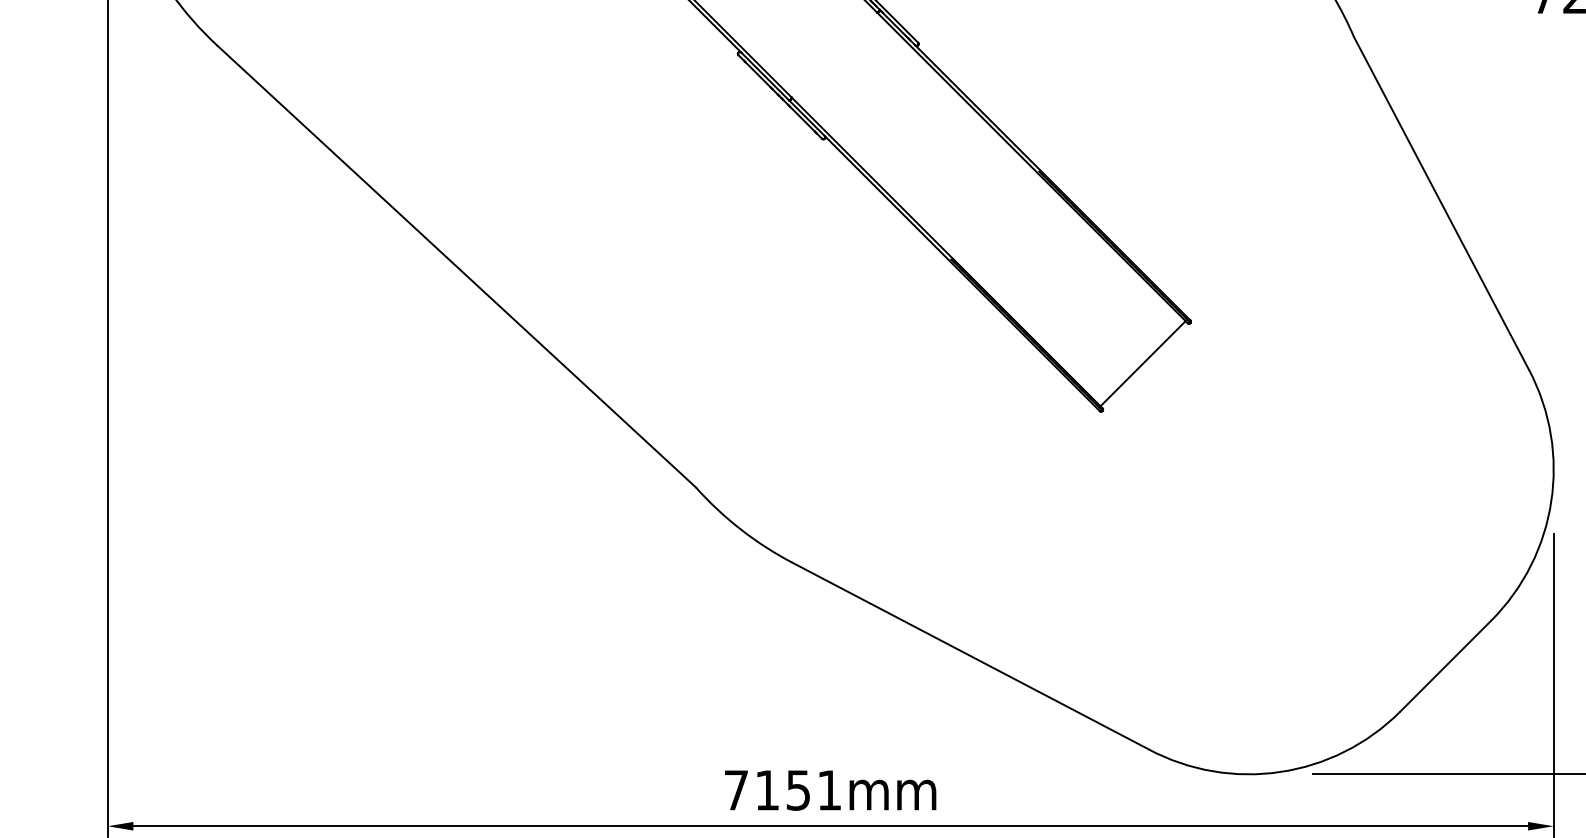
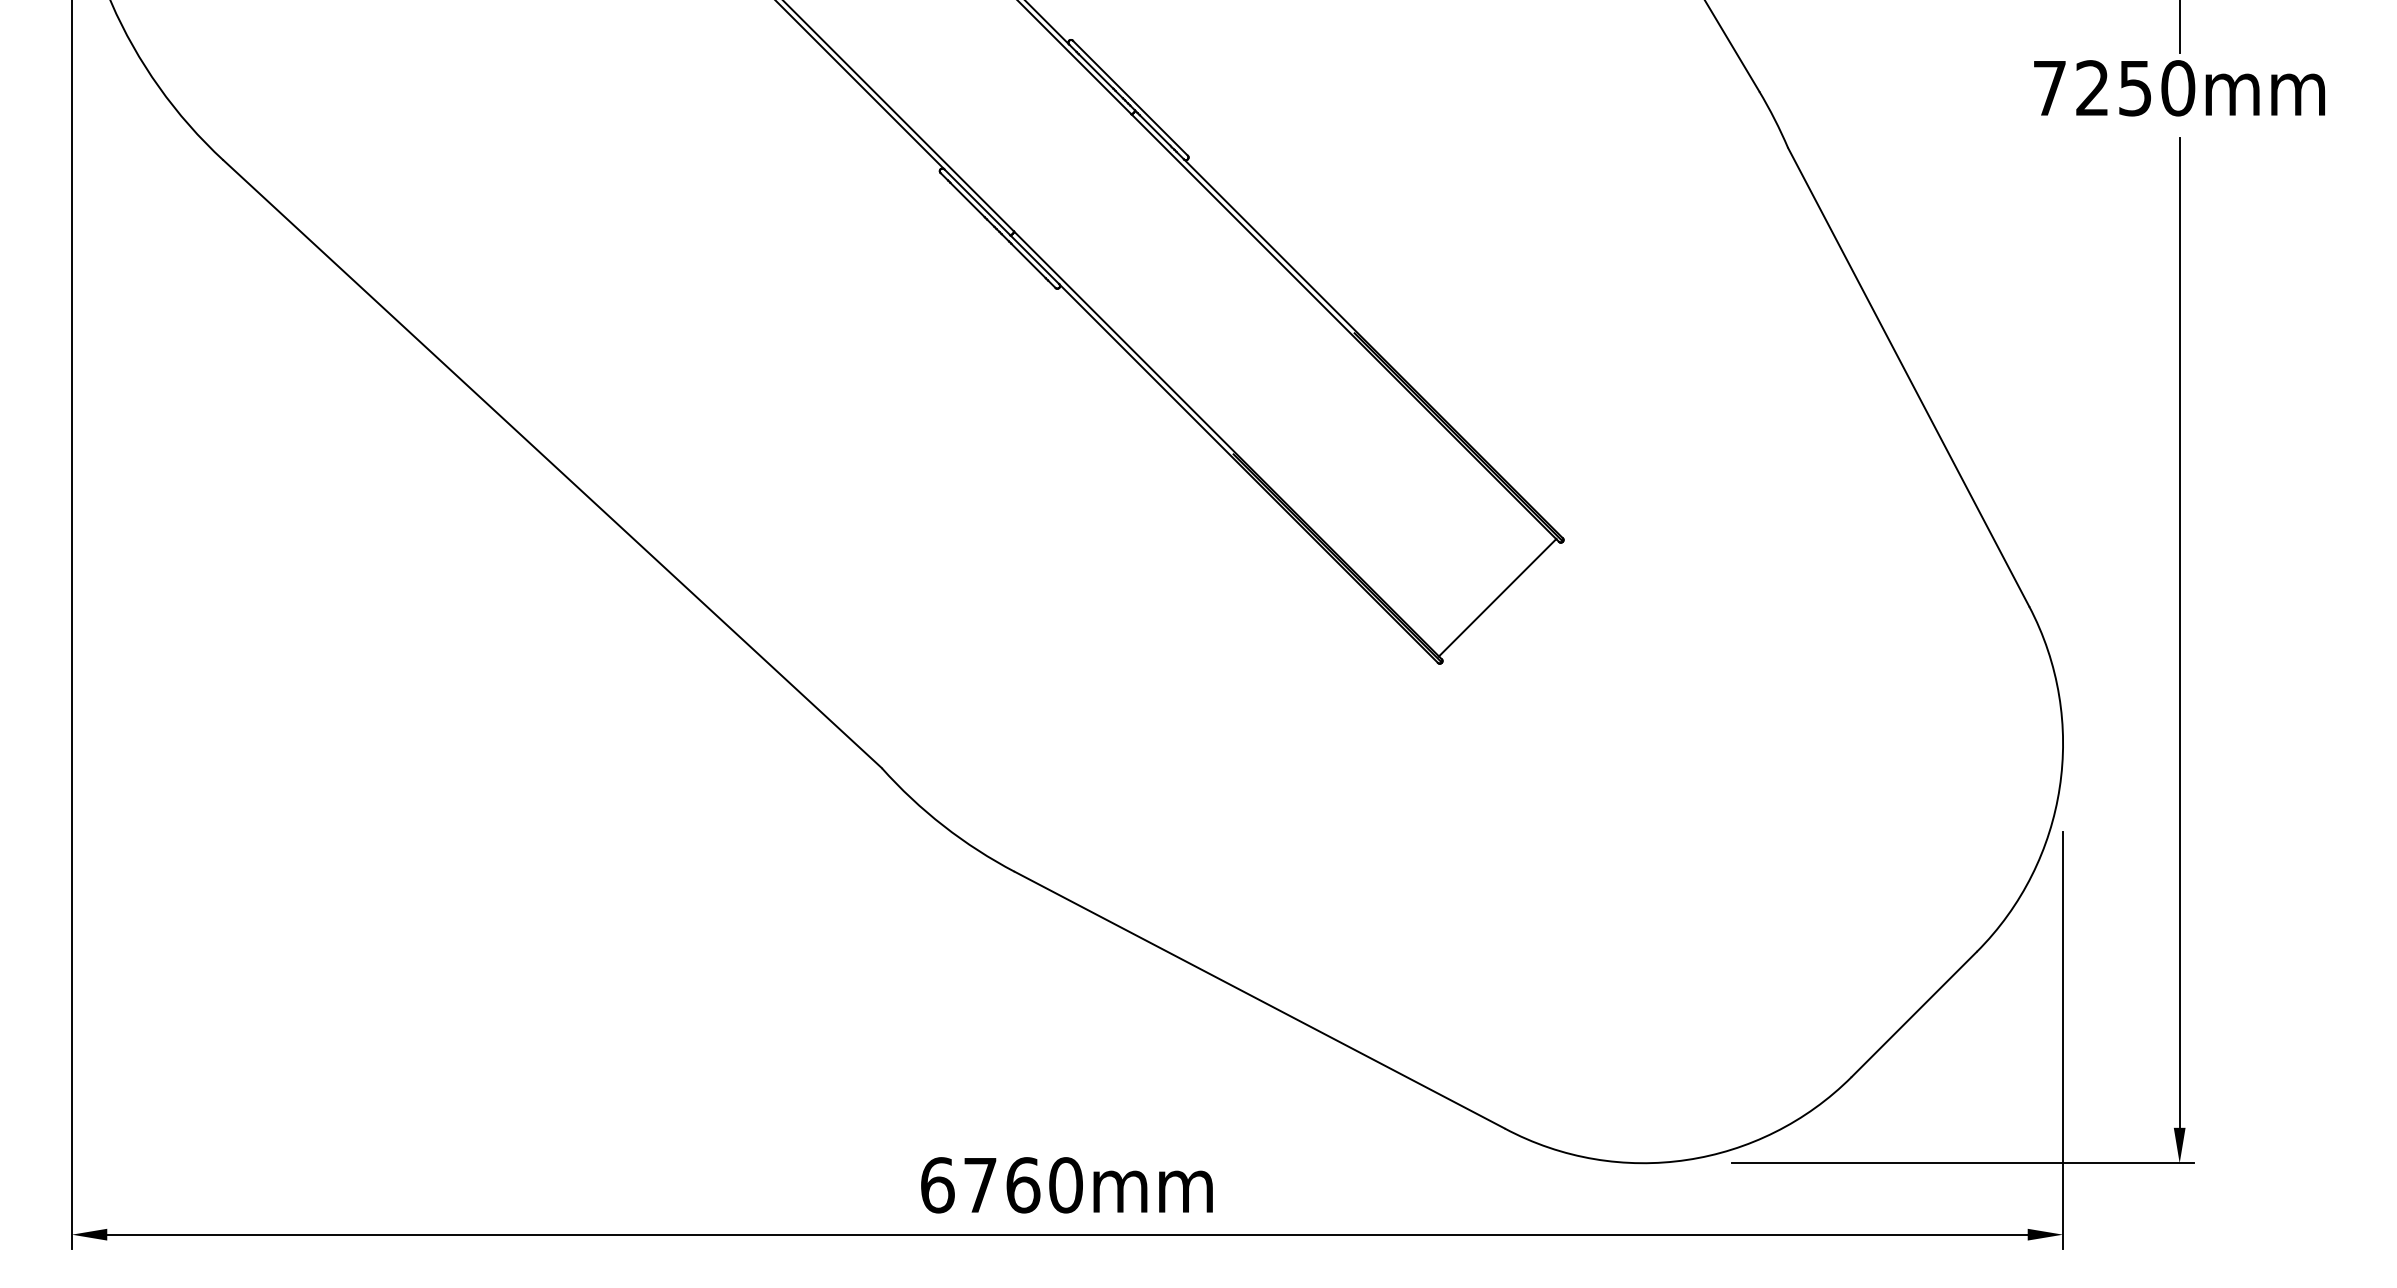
text: (782, 790) -> (1001, 1185), 7151mm -> 6760mm

